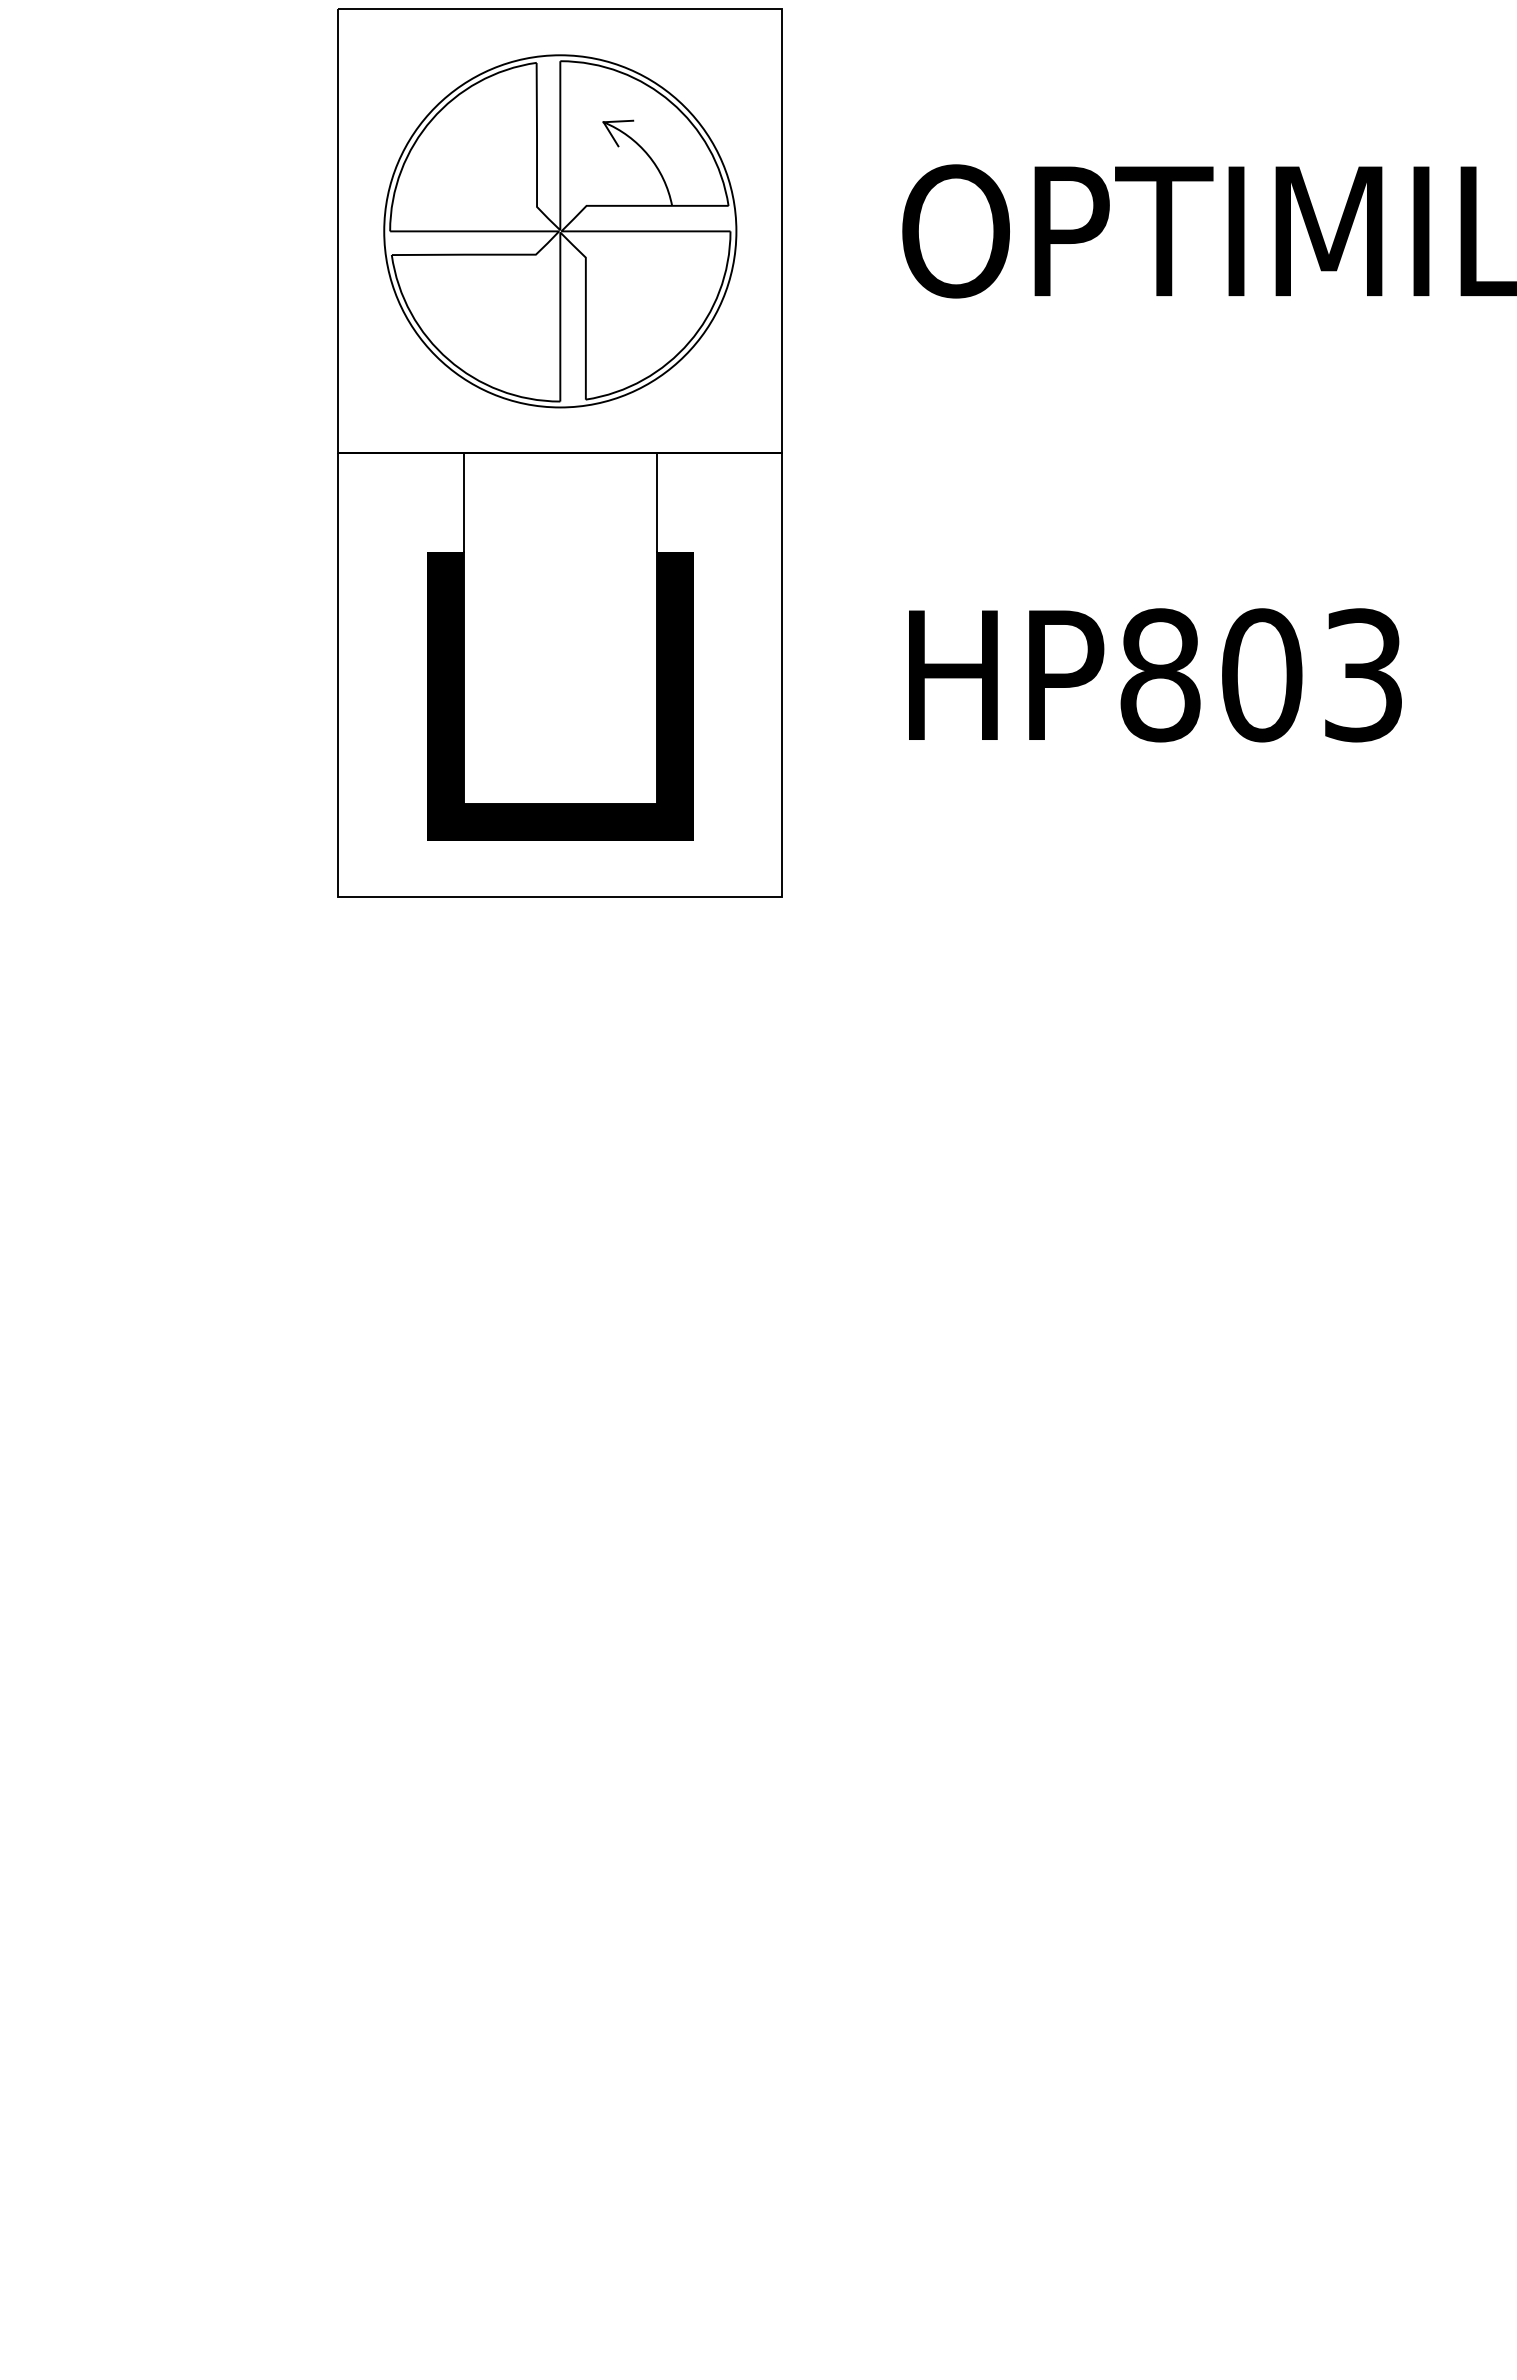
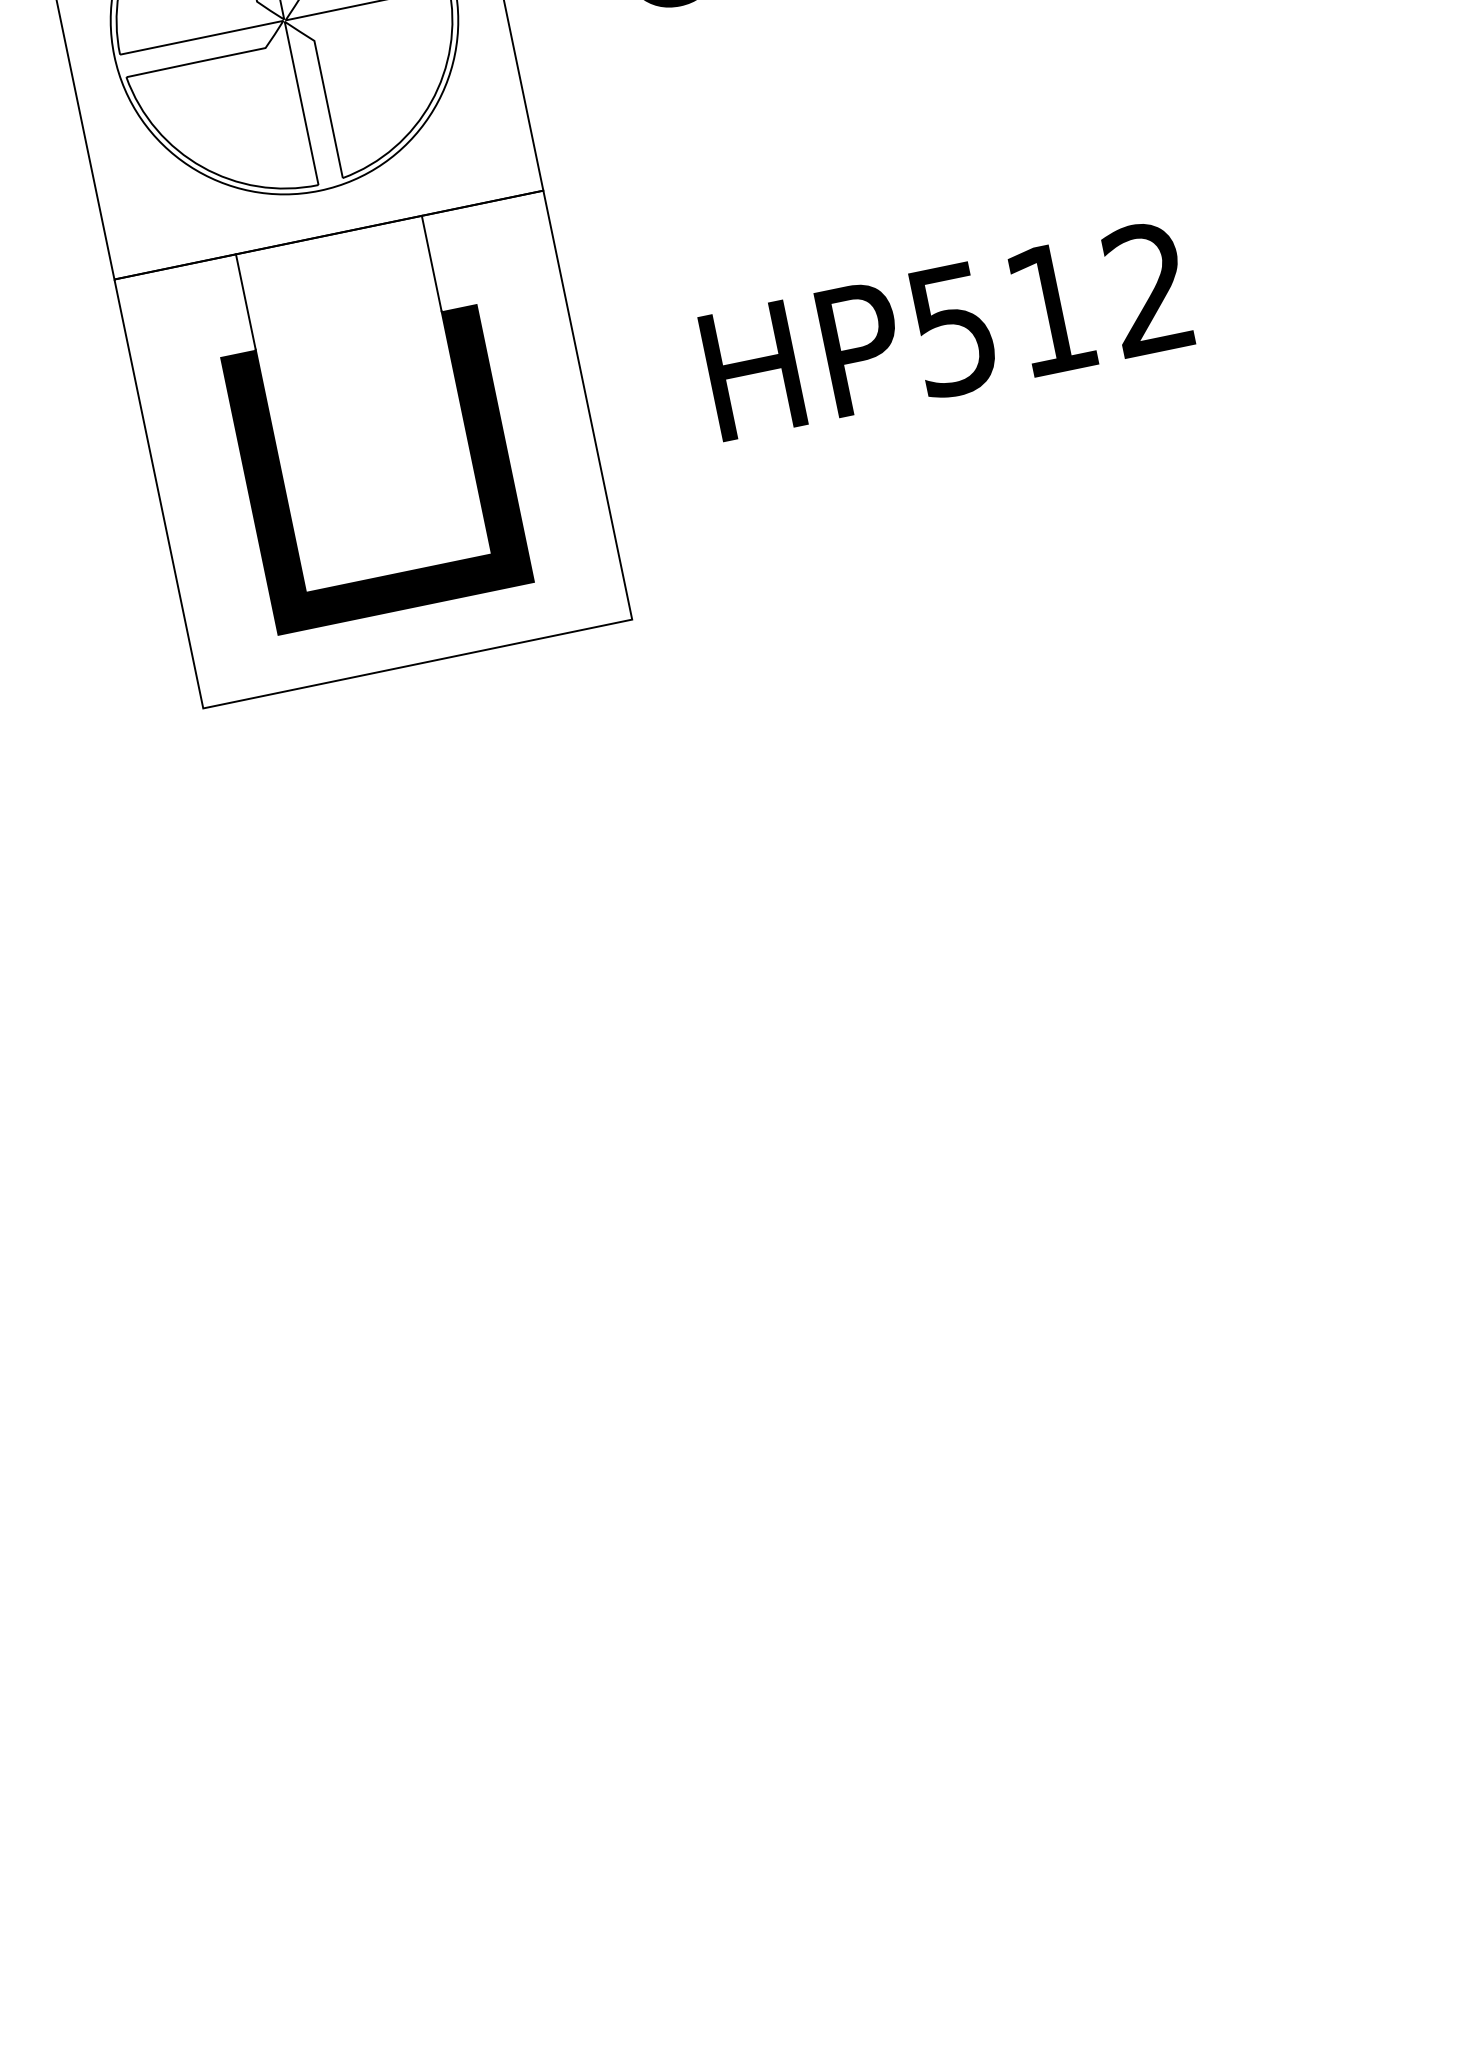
text: (1260, 675) -> (1049, 309), HP803 -> HP512

